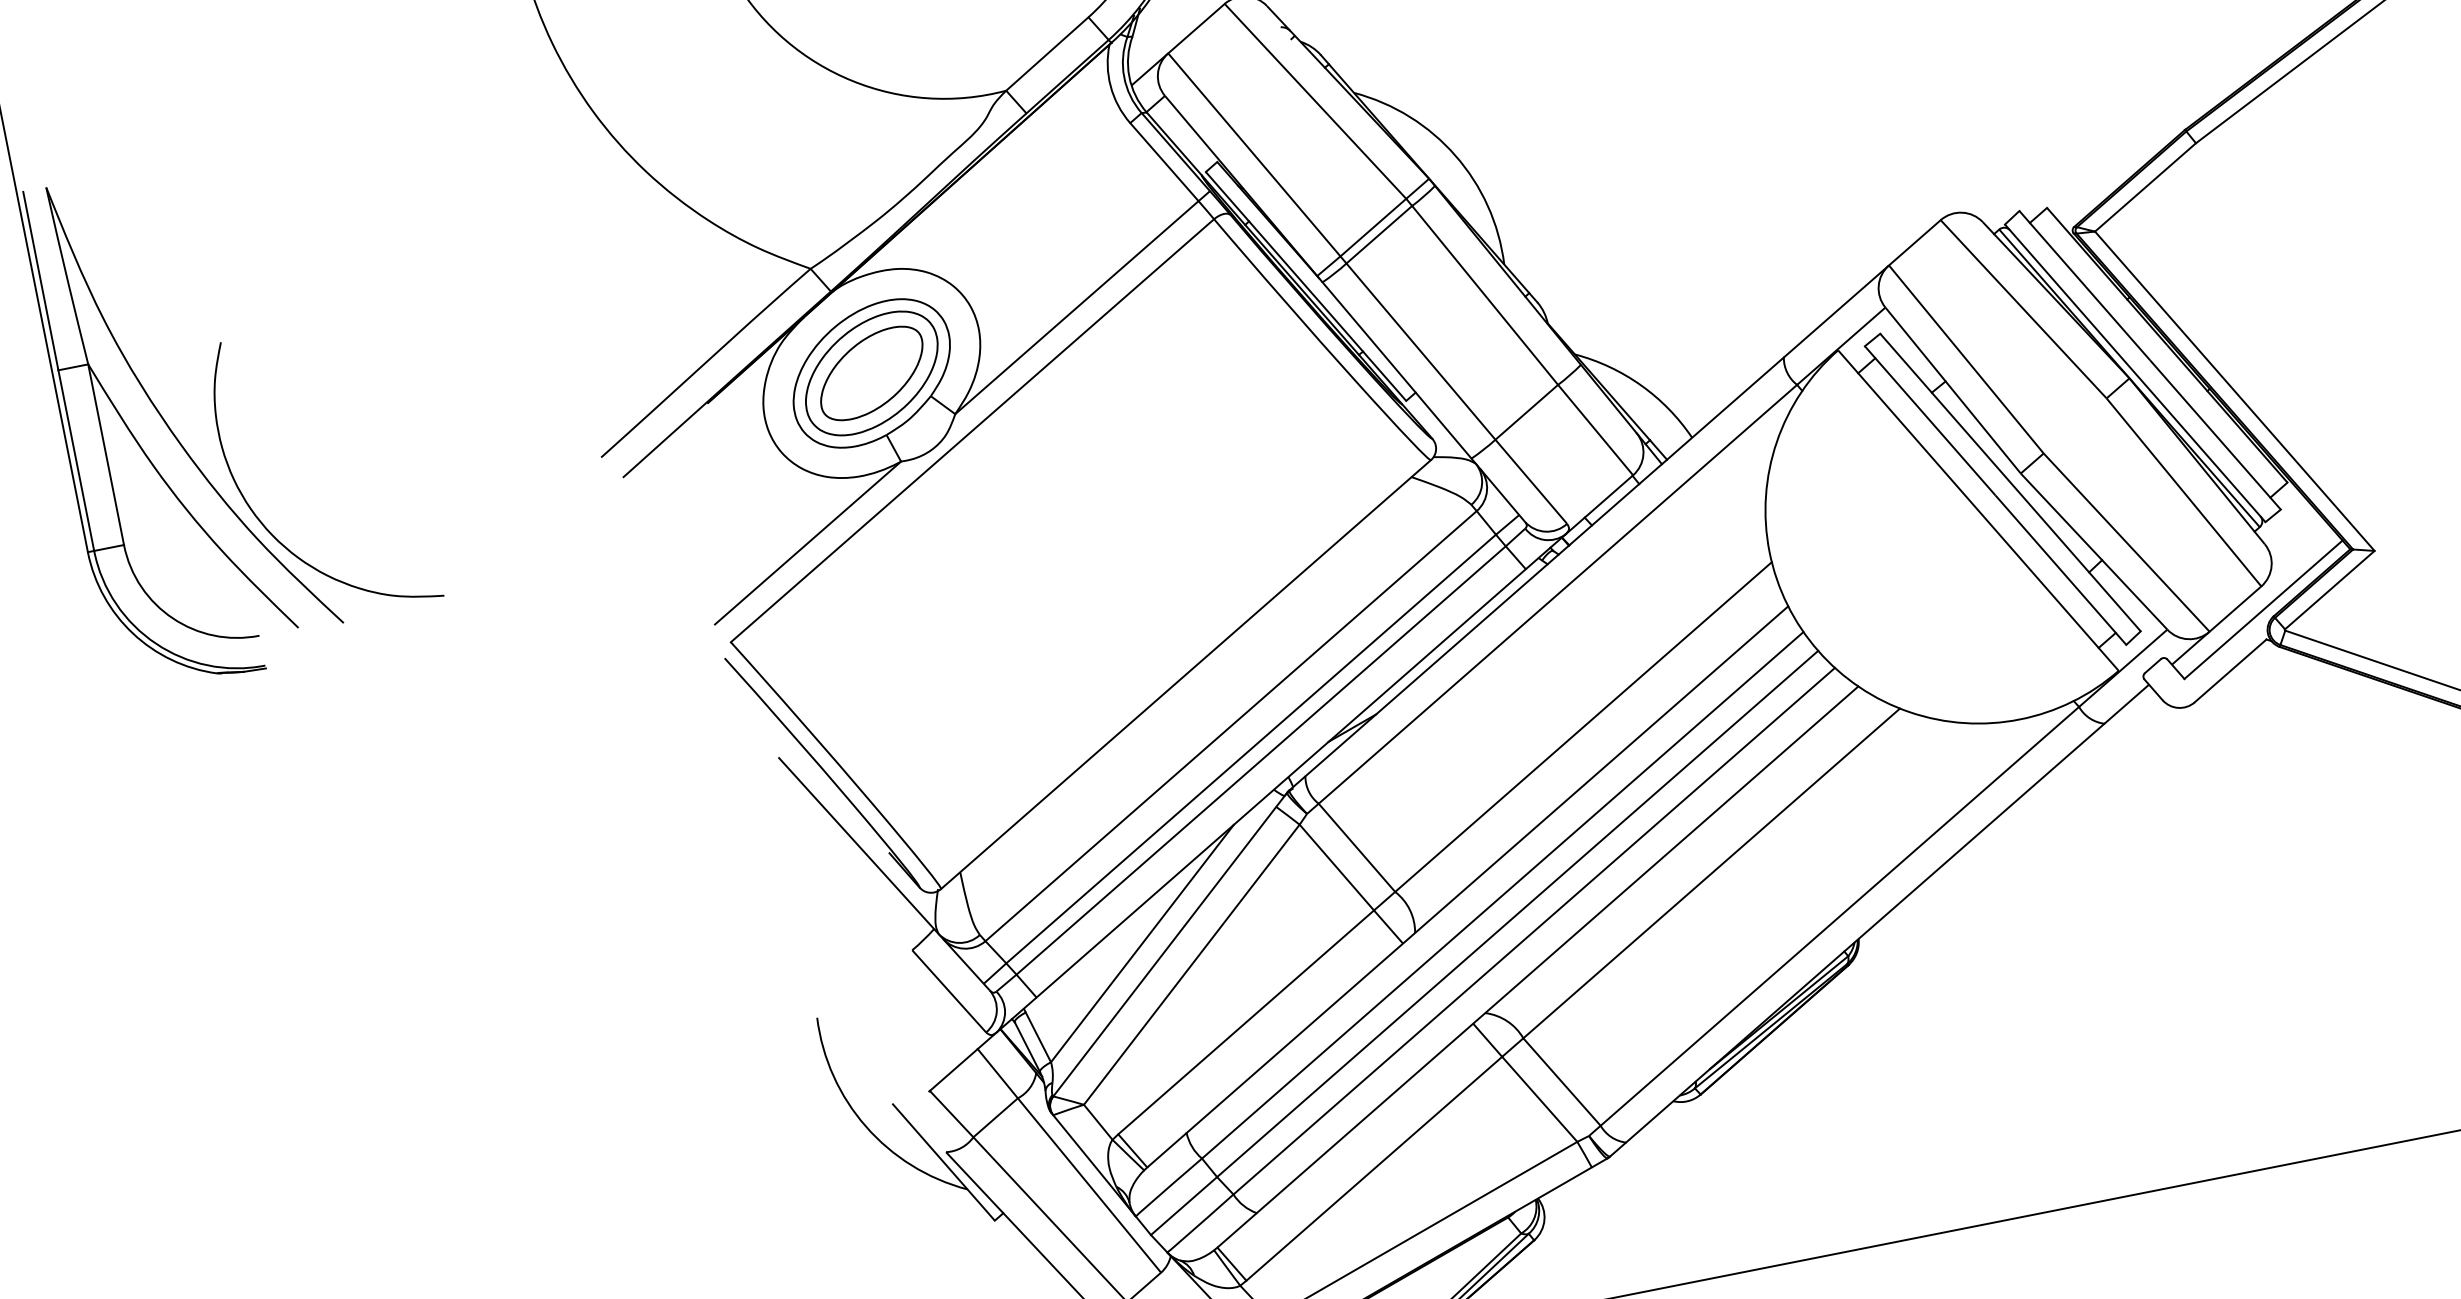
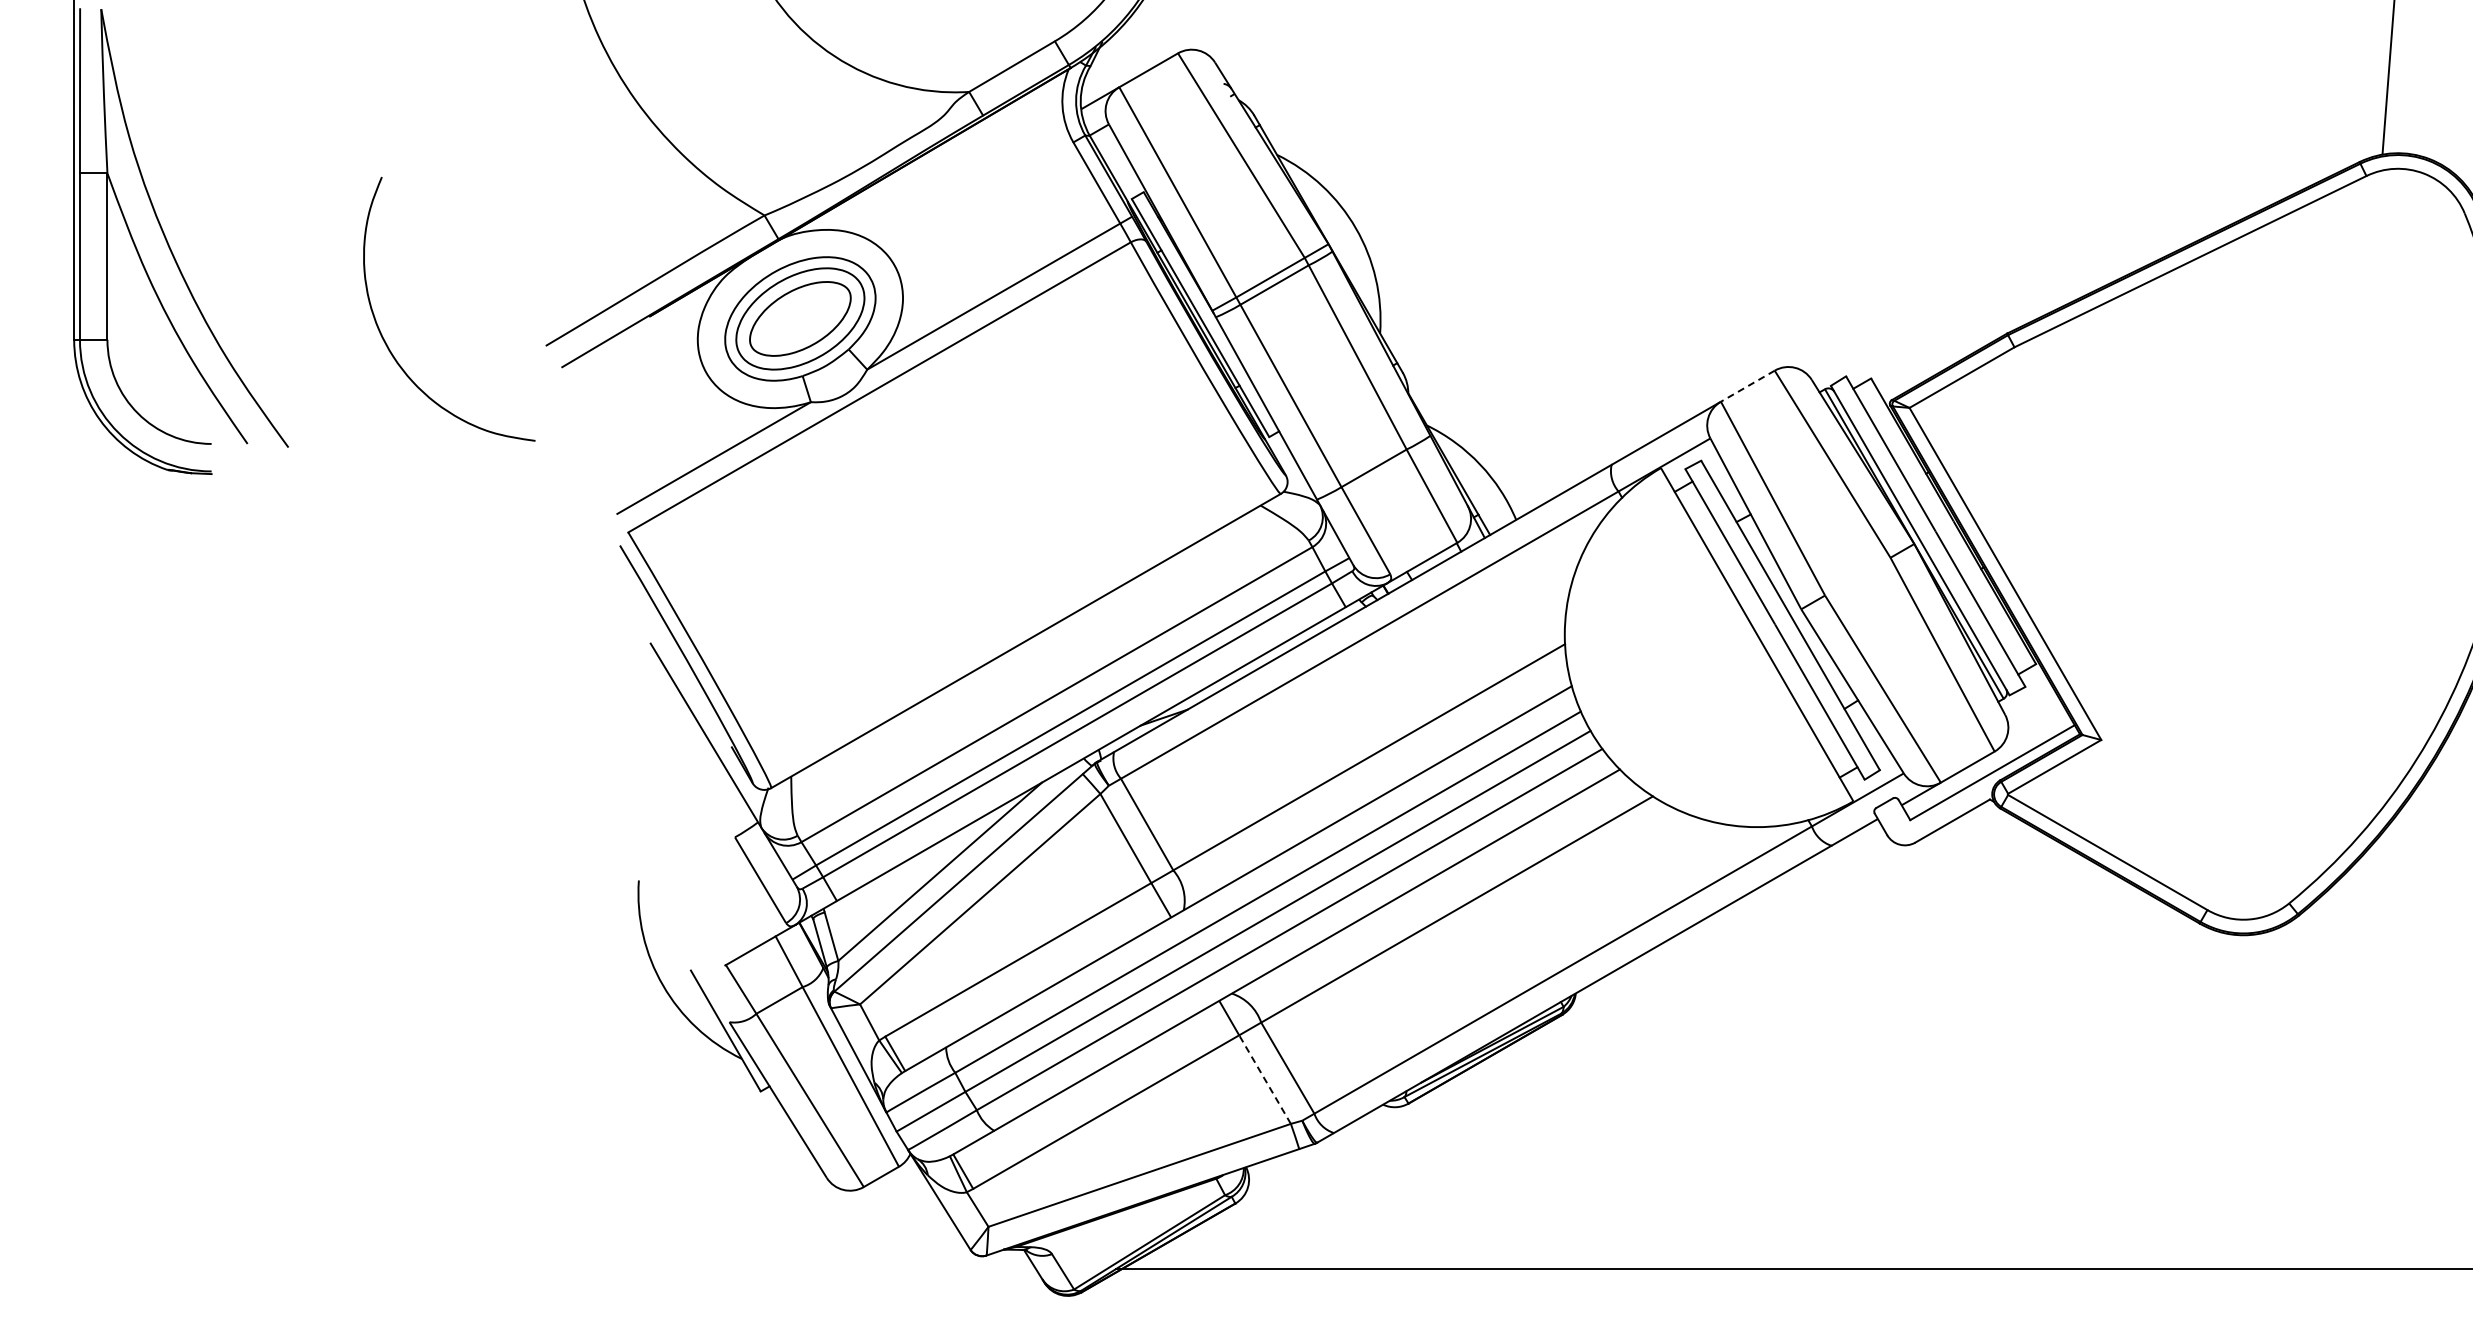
line: (1914, 243) -> (1747, 386), solid -> dashed
curve: (259, 518) -> (385, 340), moved
line: (1539, 1099) -> (1264, 1079), solid -> dashed

